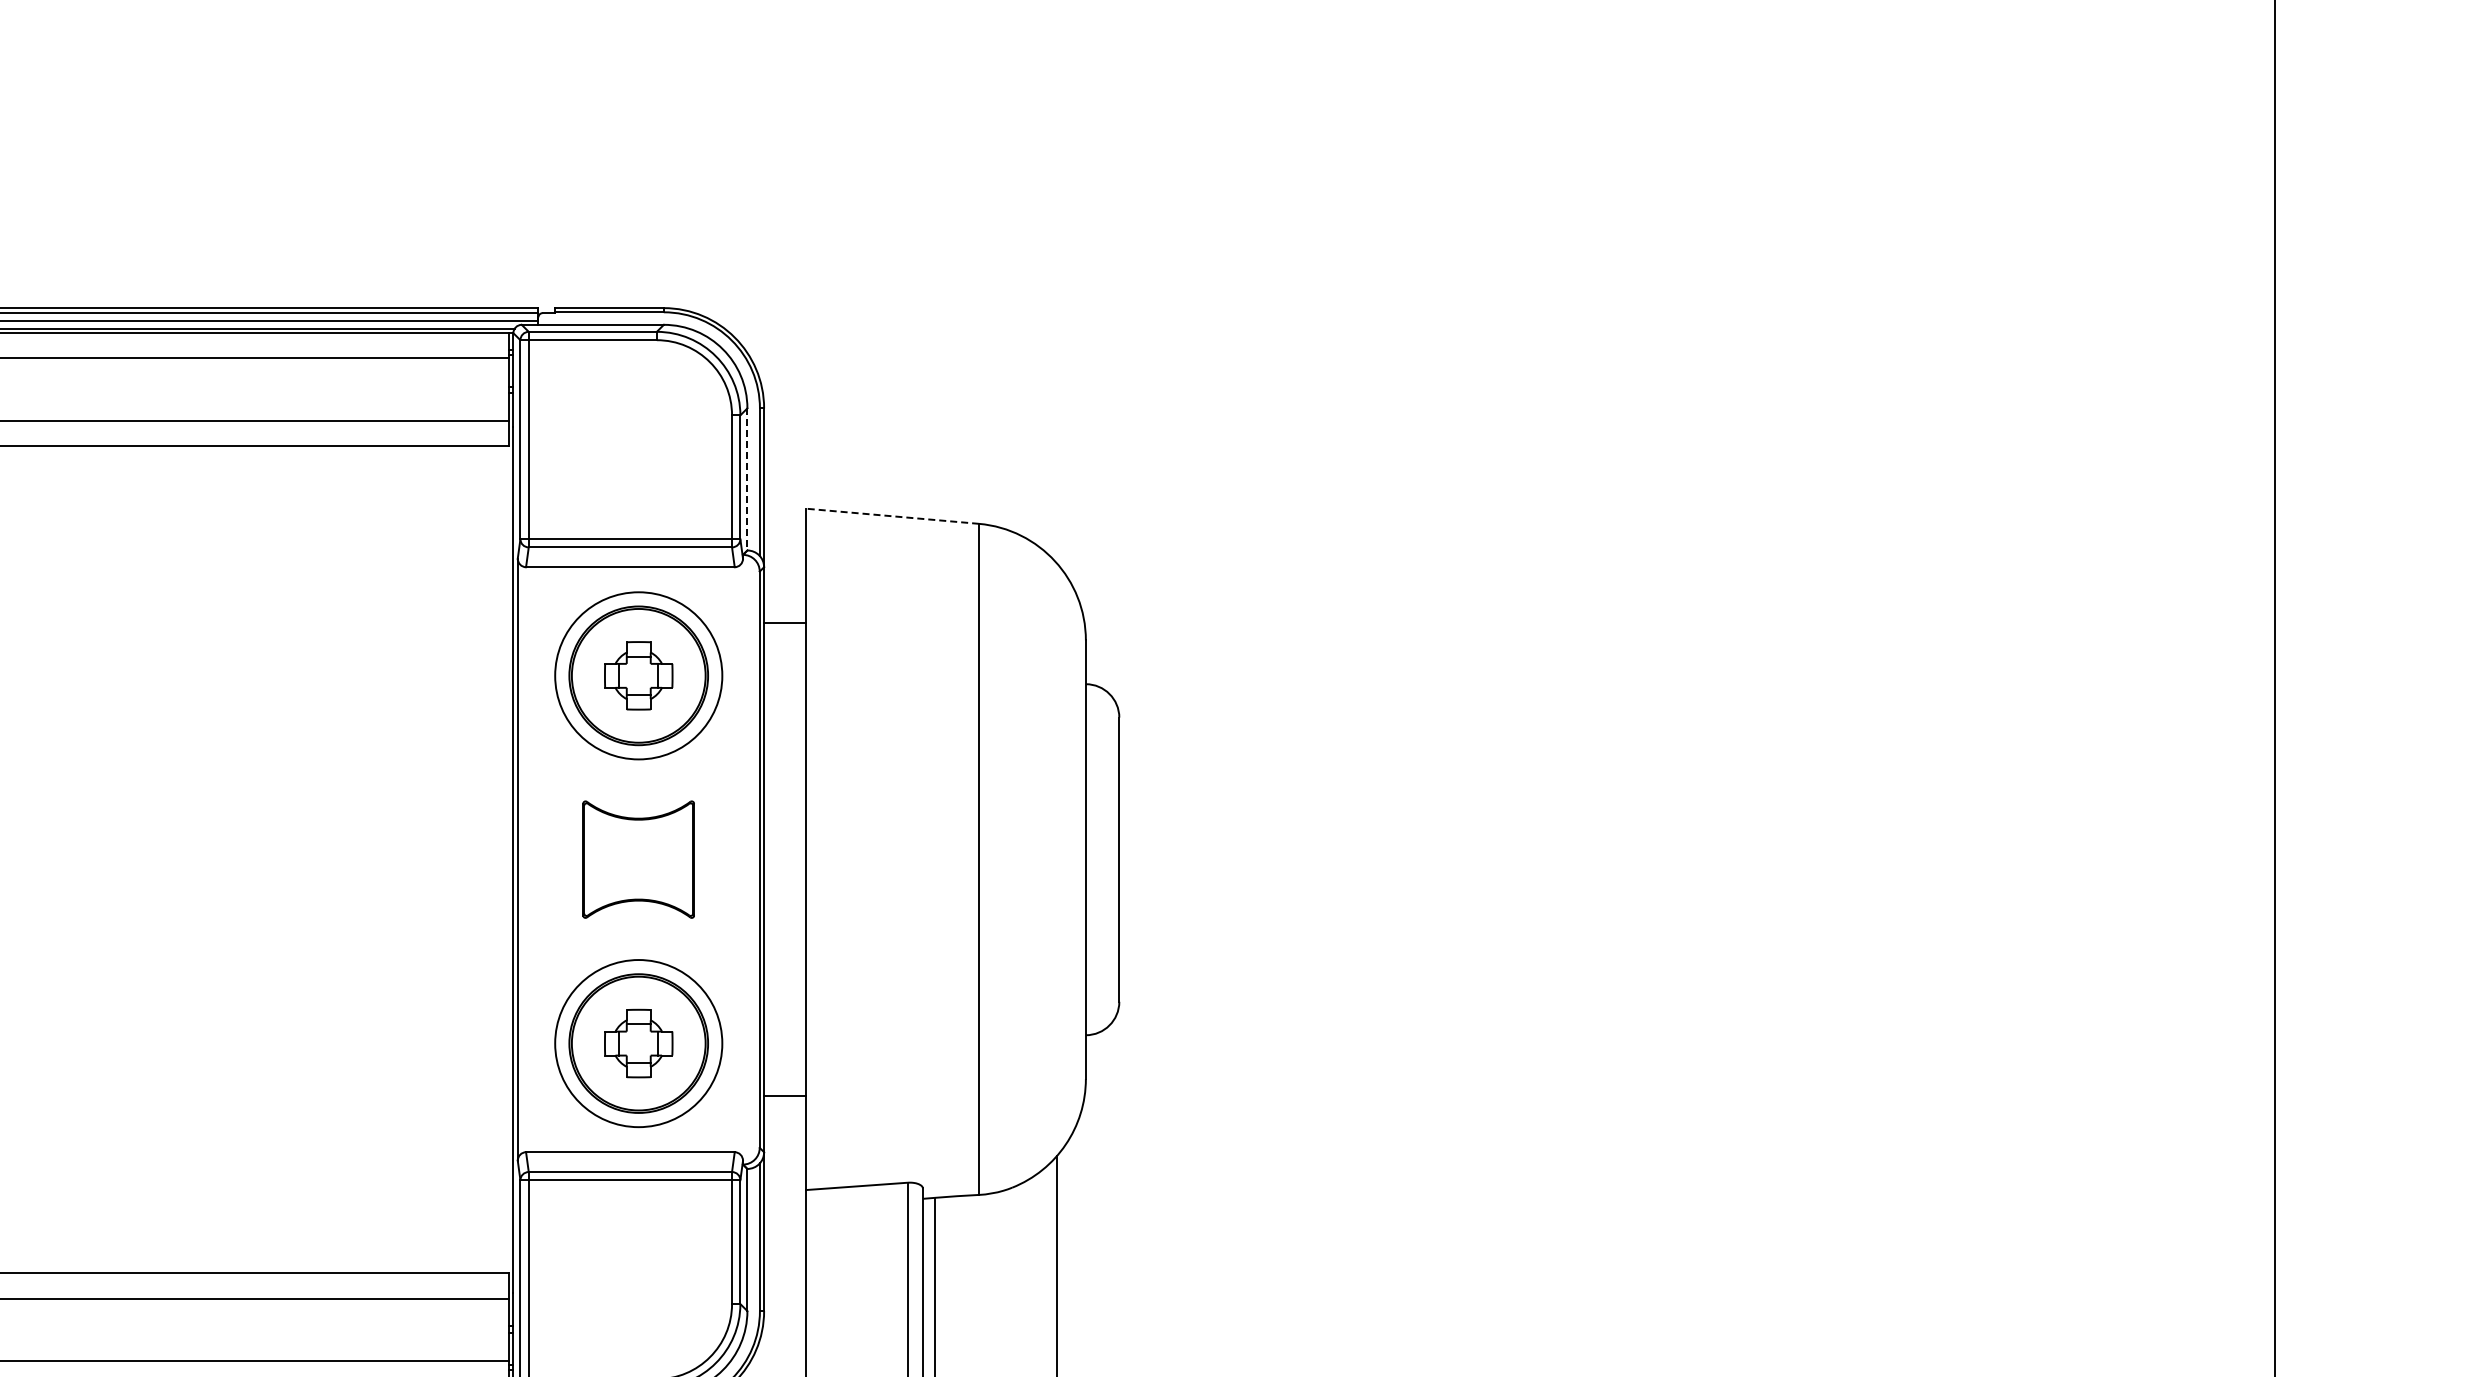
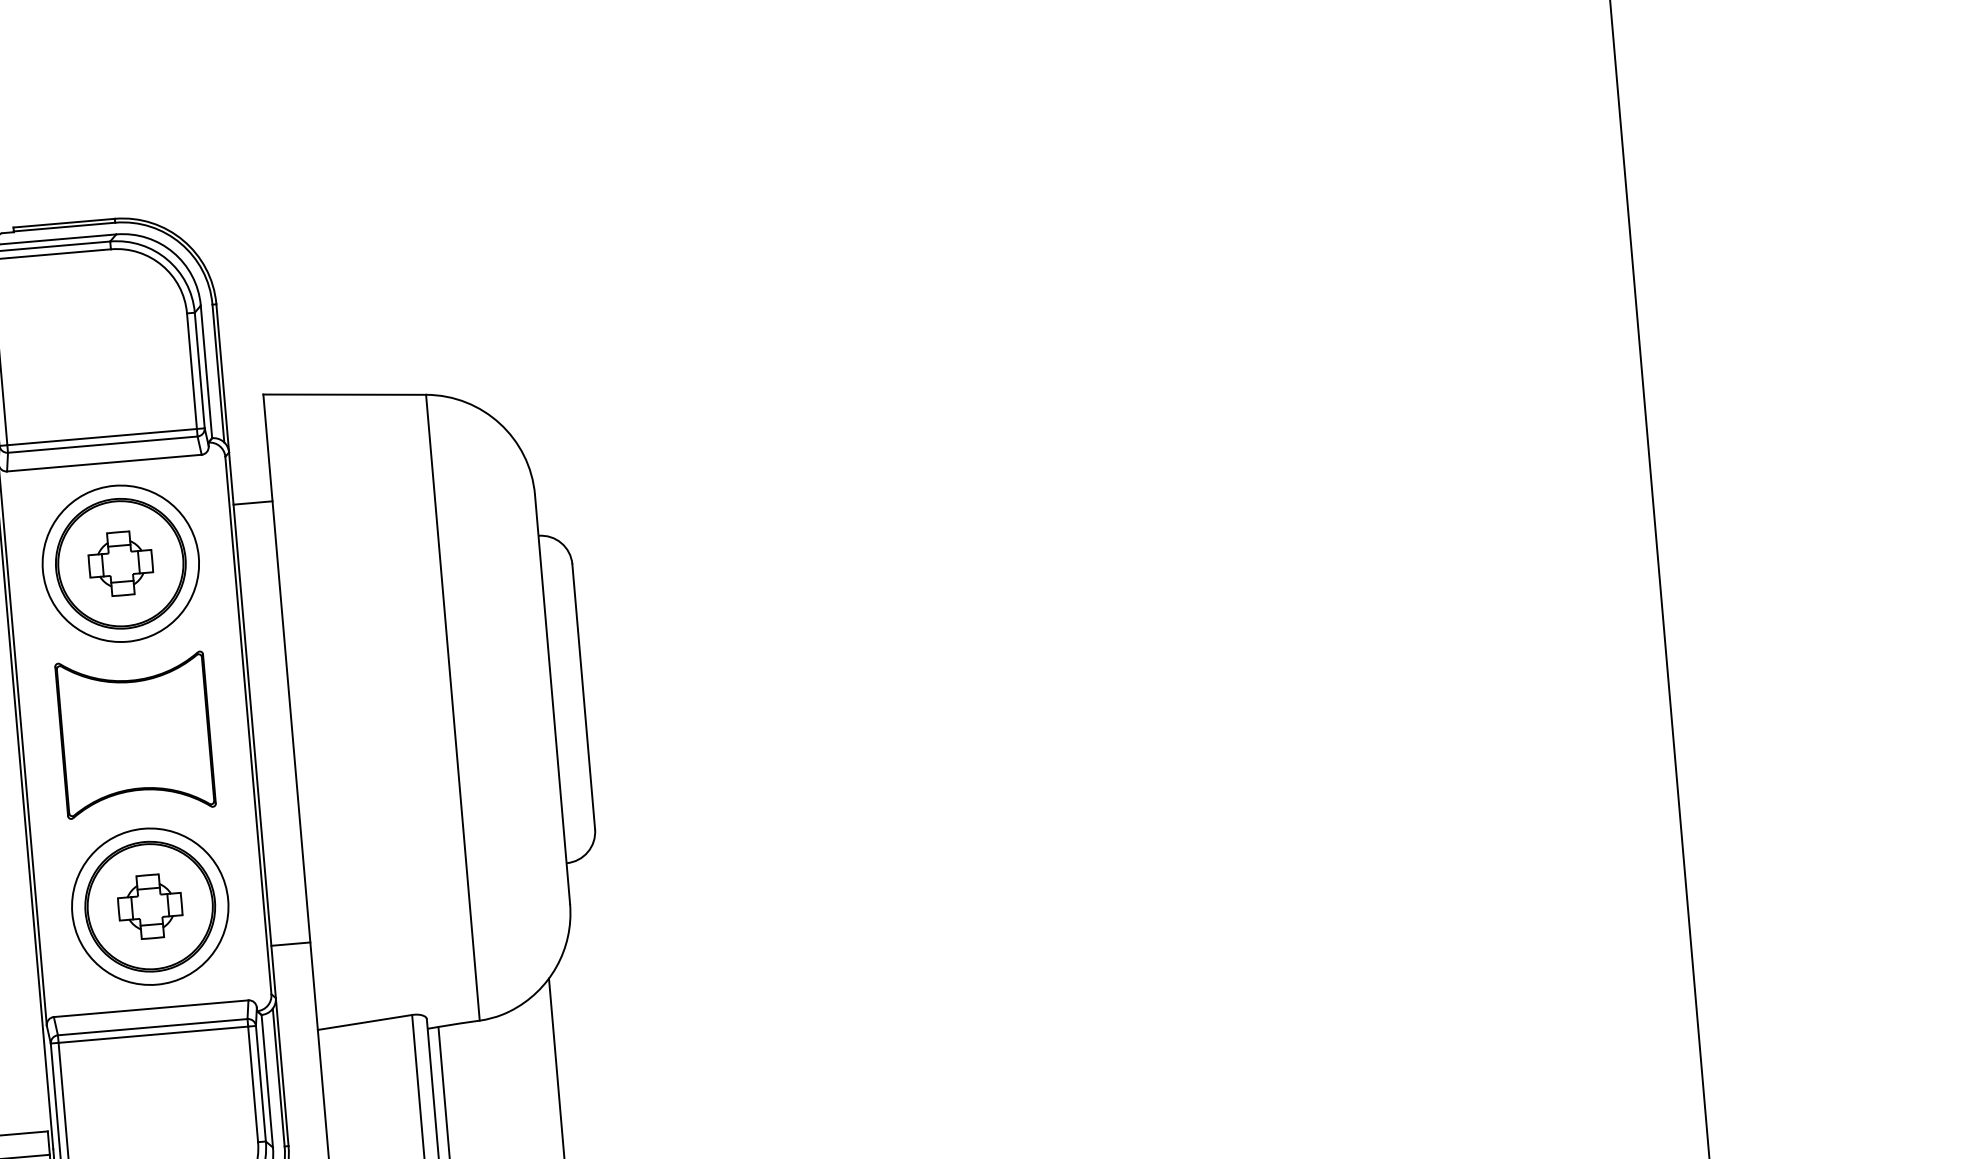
line: (747, 479) -> (206, 371), dashed -> solid
line: (892, 516) -> (344, 394), dashed -> solid
part: (638, 859) -> (135, 735), size x1.43

